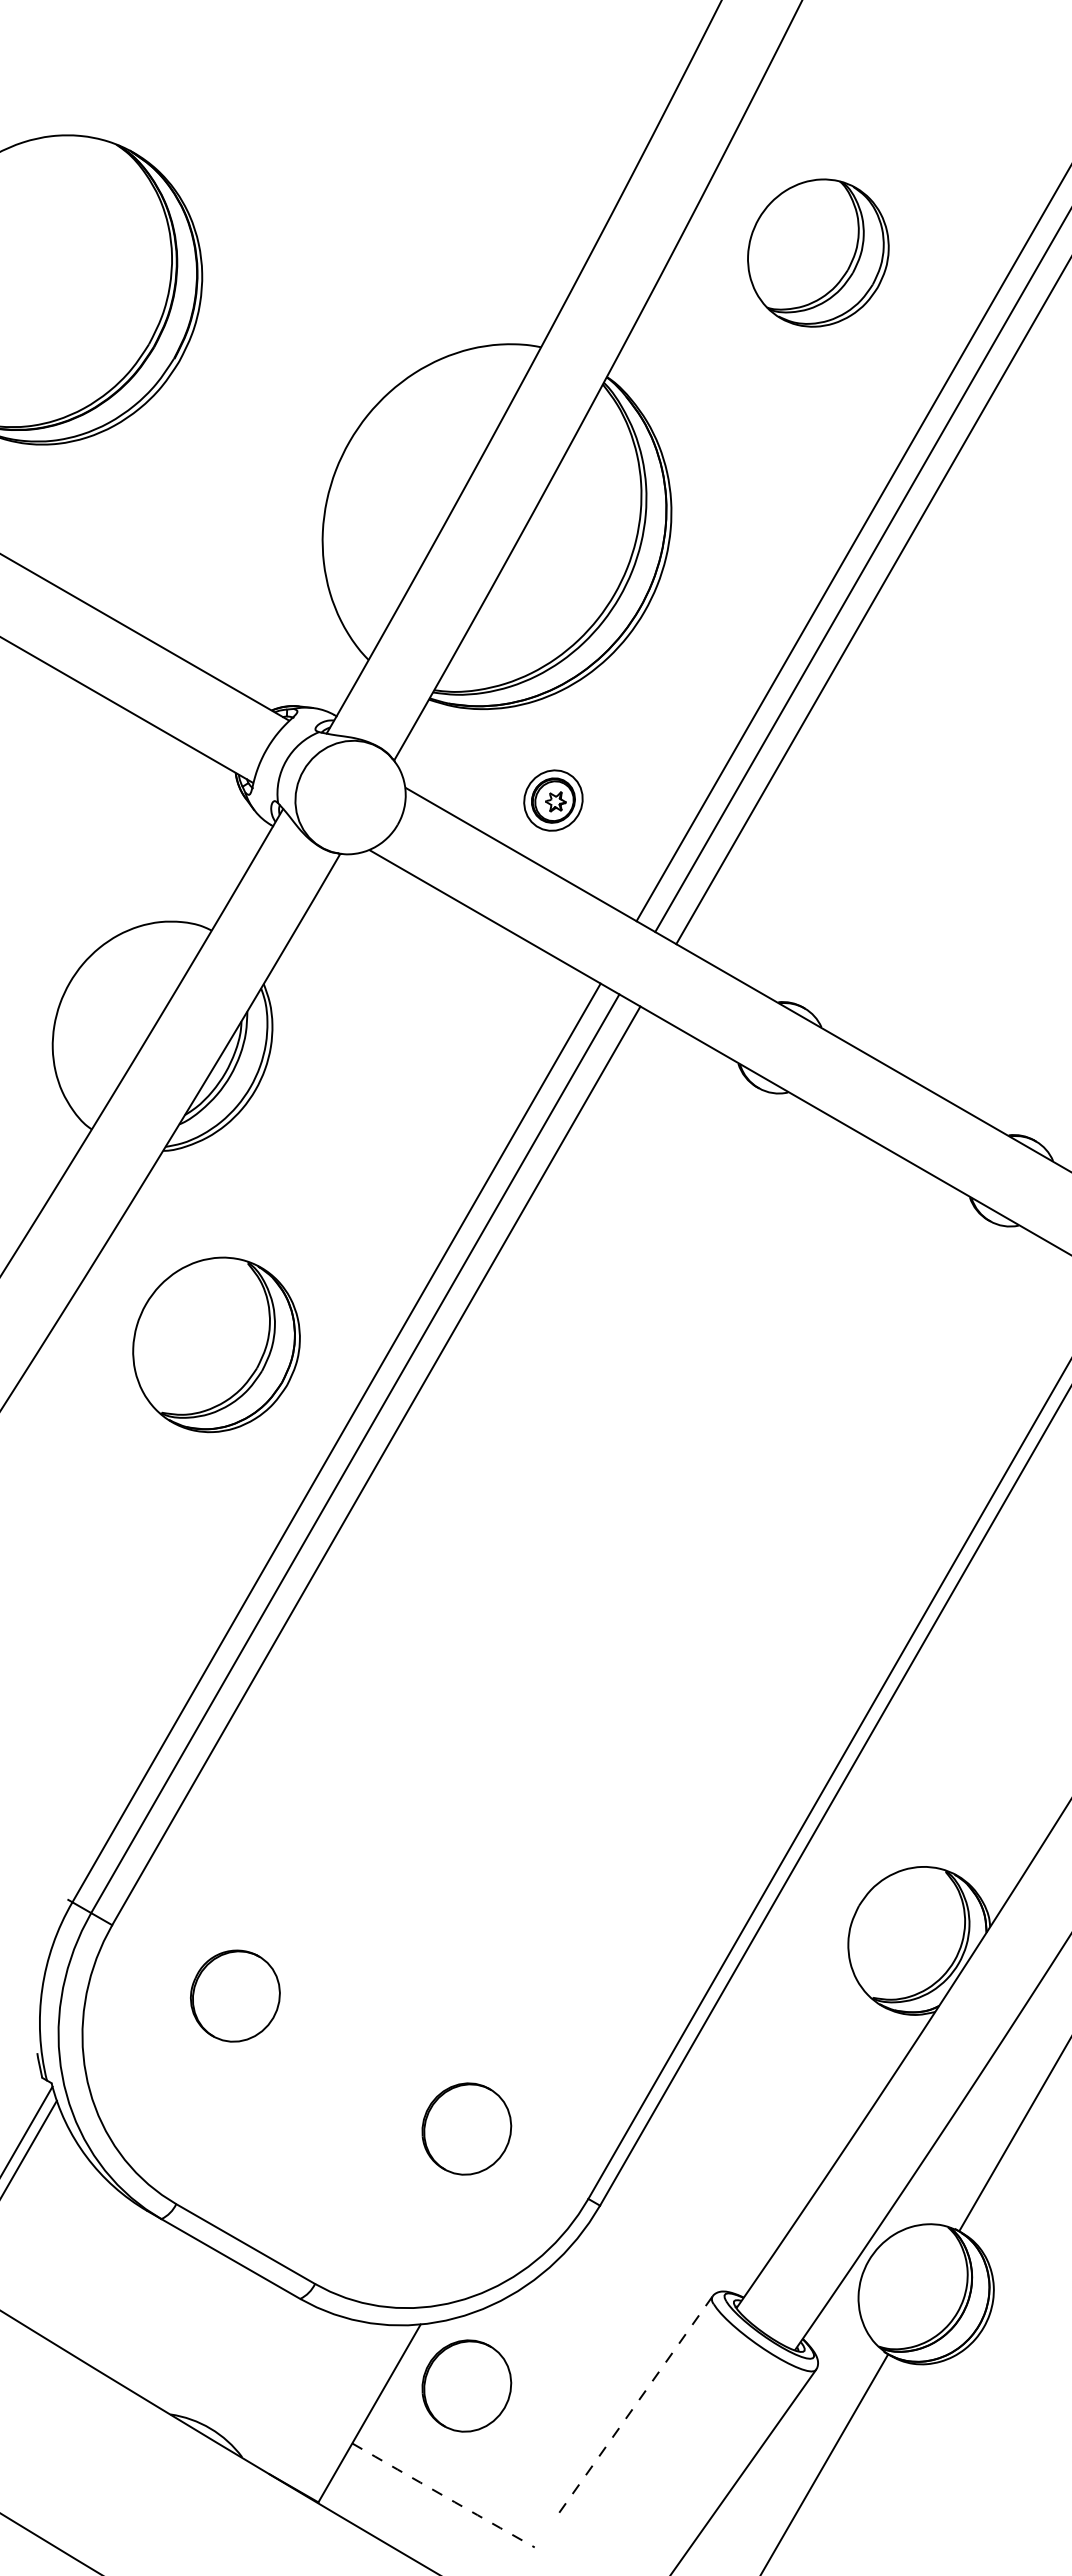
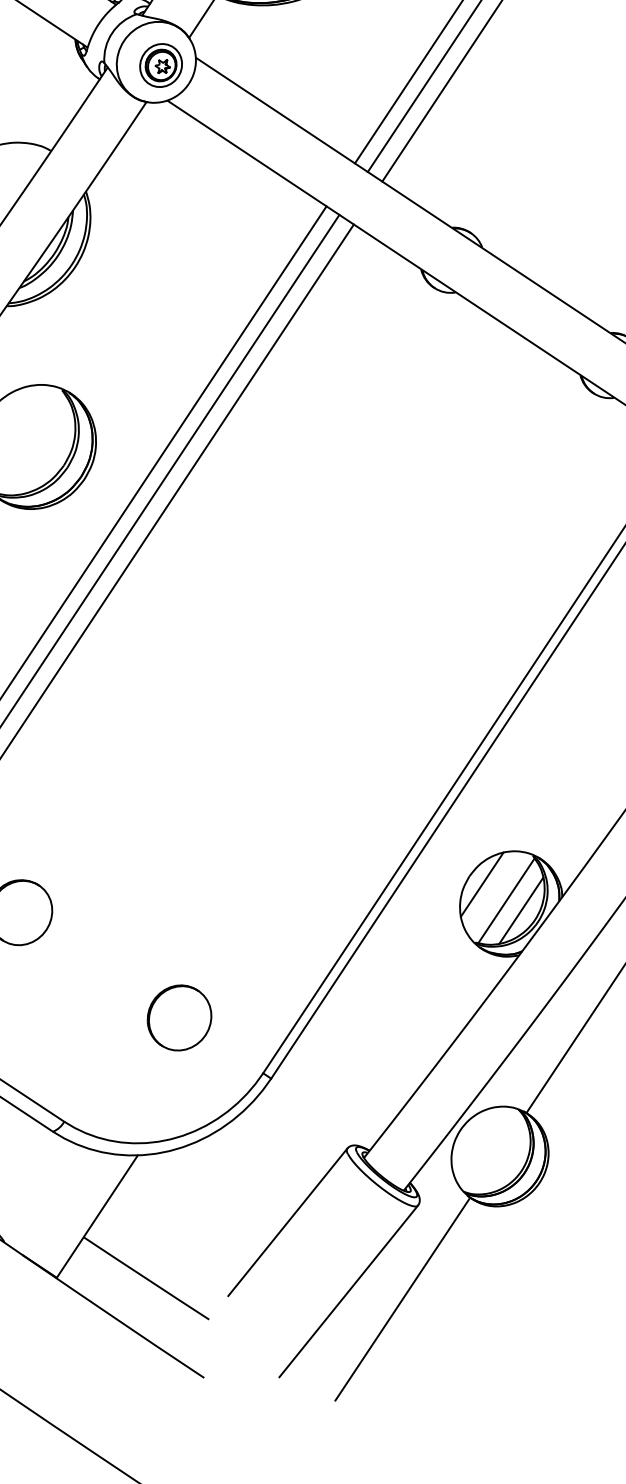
part: (553, 800) -> (161, 65), moved
line: (877, 1916) -> (482, 884), added
line: (912, 1936) -> (506, 900), added
line: (934, 1949) -> (521, 910), added
part: (466, 2385) -> (167, 1201), removed
line: (635, 2405) -> (287, 1222), dashed -> solid
arc: (443, 2495) -> (146, 1278), dashed -> solid

